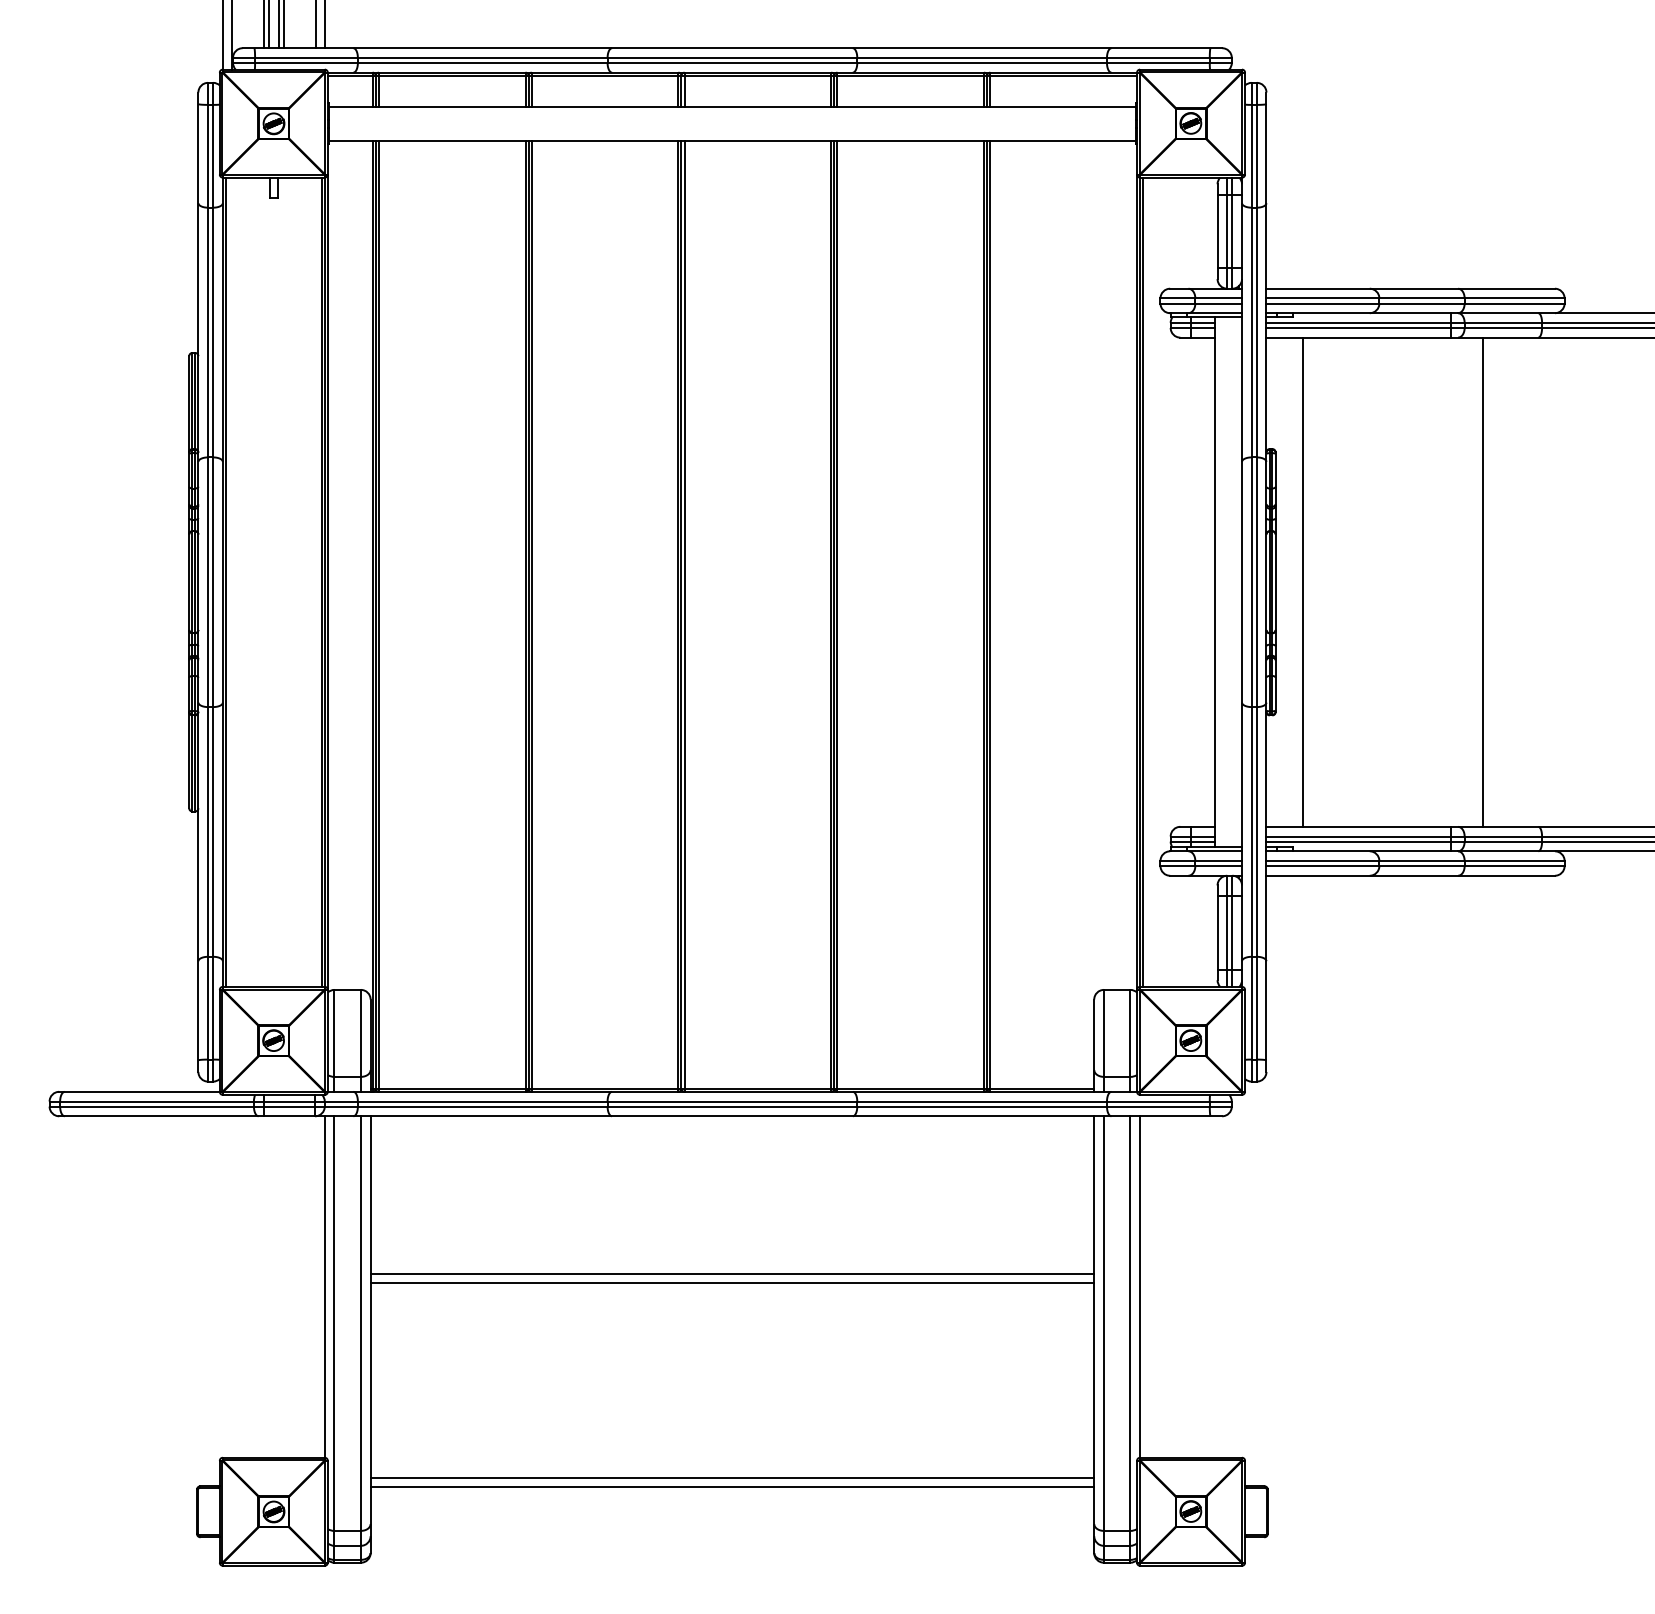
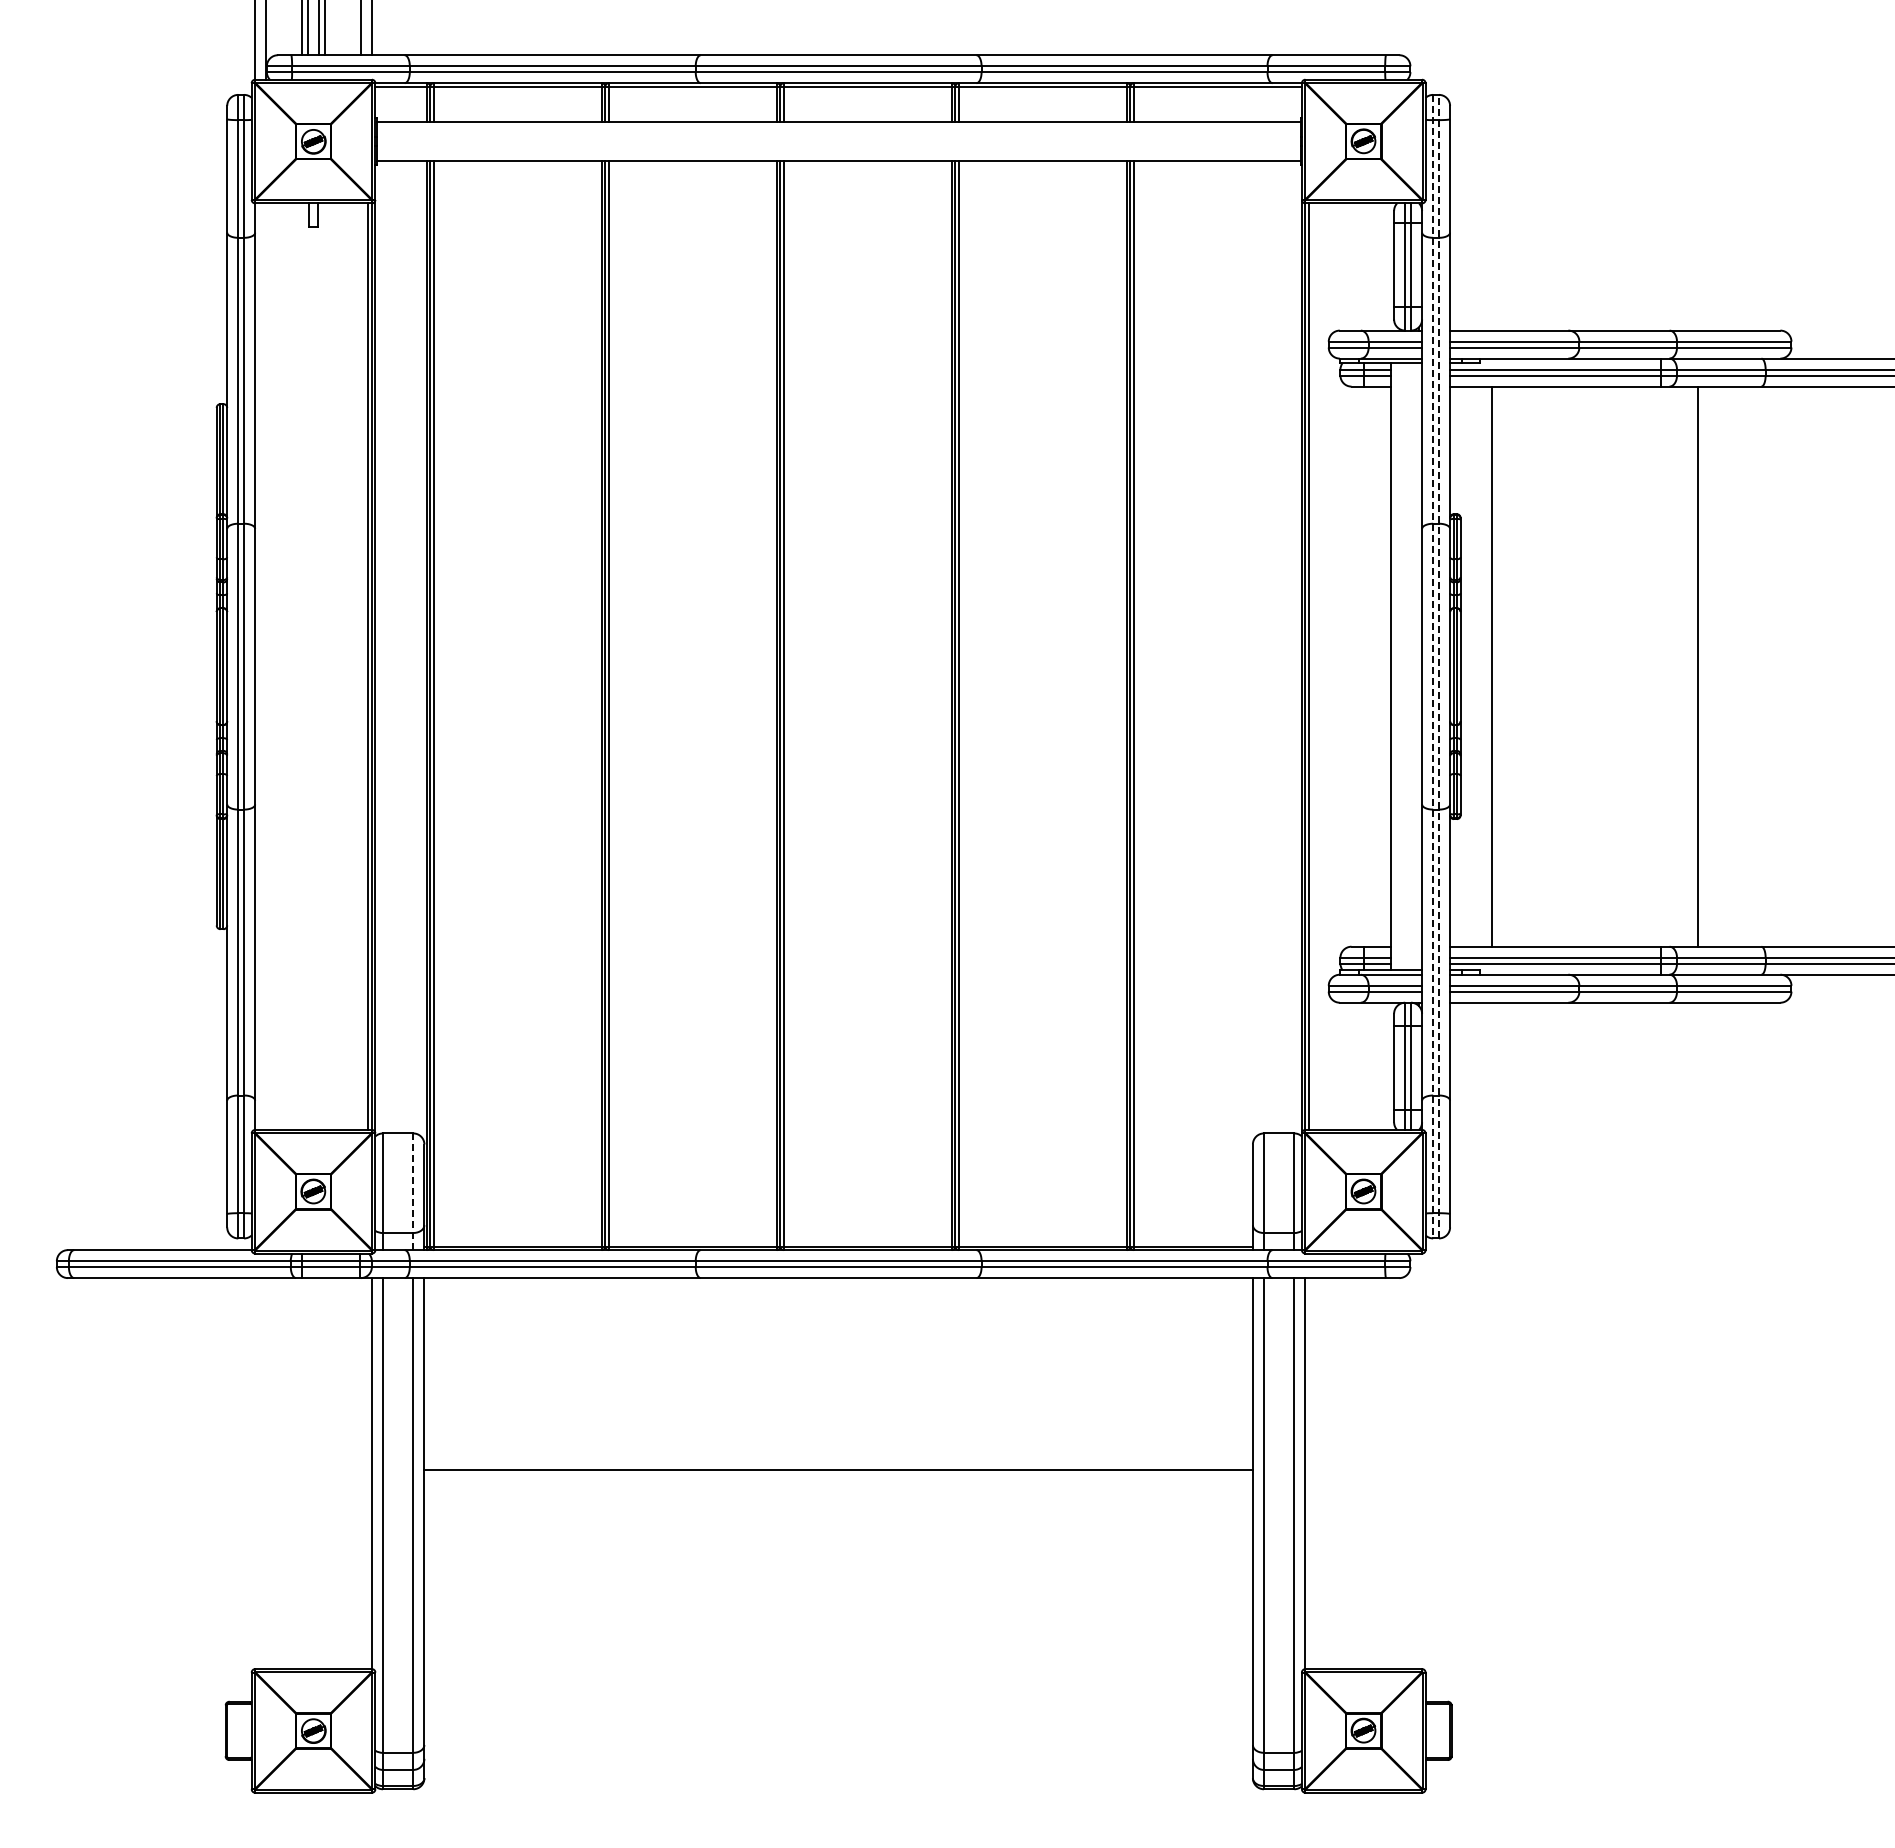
line: (225, 582) -> (258, 666), removed
line: (1251, 582) -> (1433, 666), solid -> dashed
line: (1257, 582) -> (1439, 666), solid -> dashed
line: (361, 1040) -> (413, 1191), solid -> dashed
line: (732, 1273) -> (838, 1458), removed
line: (732, 1477) -> (838, 1691), removed
line: (732, 1486) -> (838, 1702), removed

